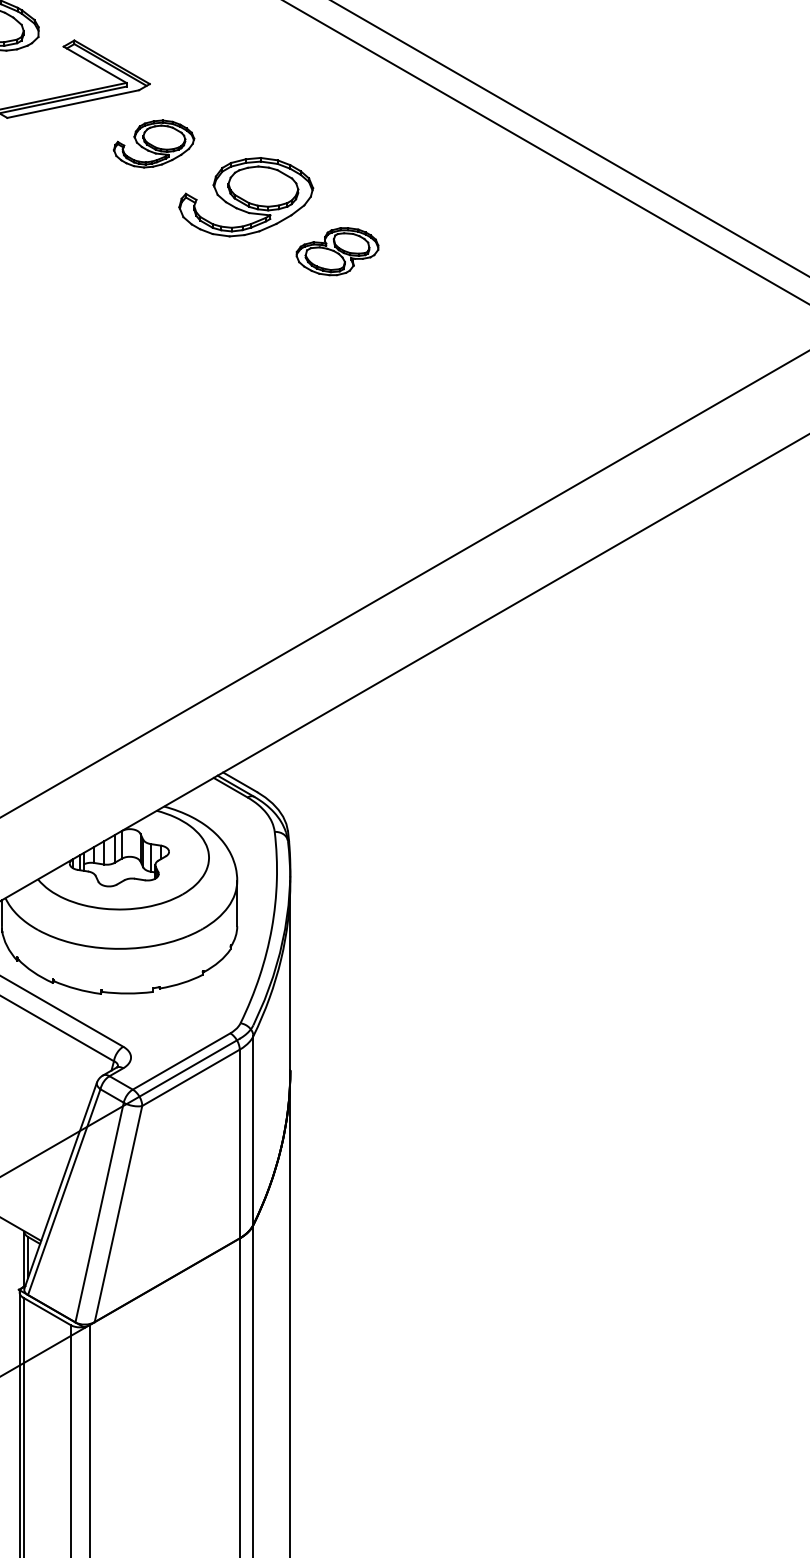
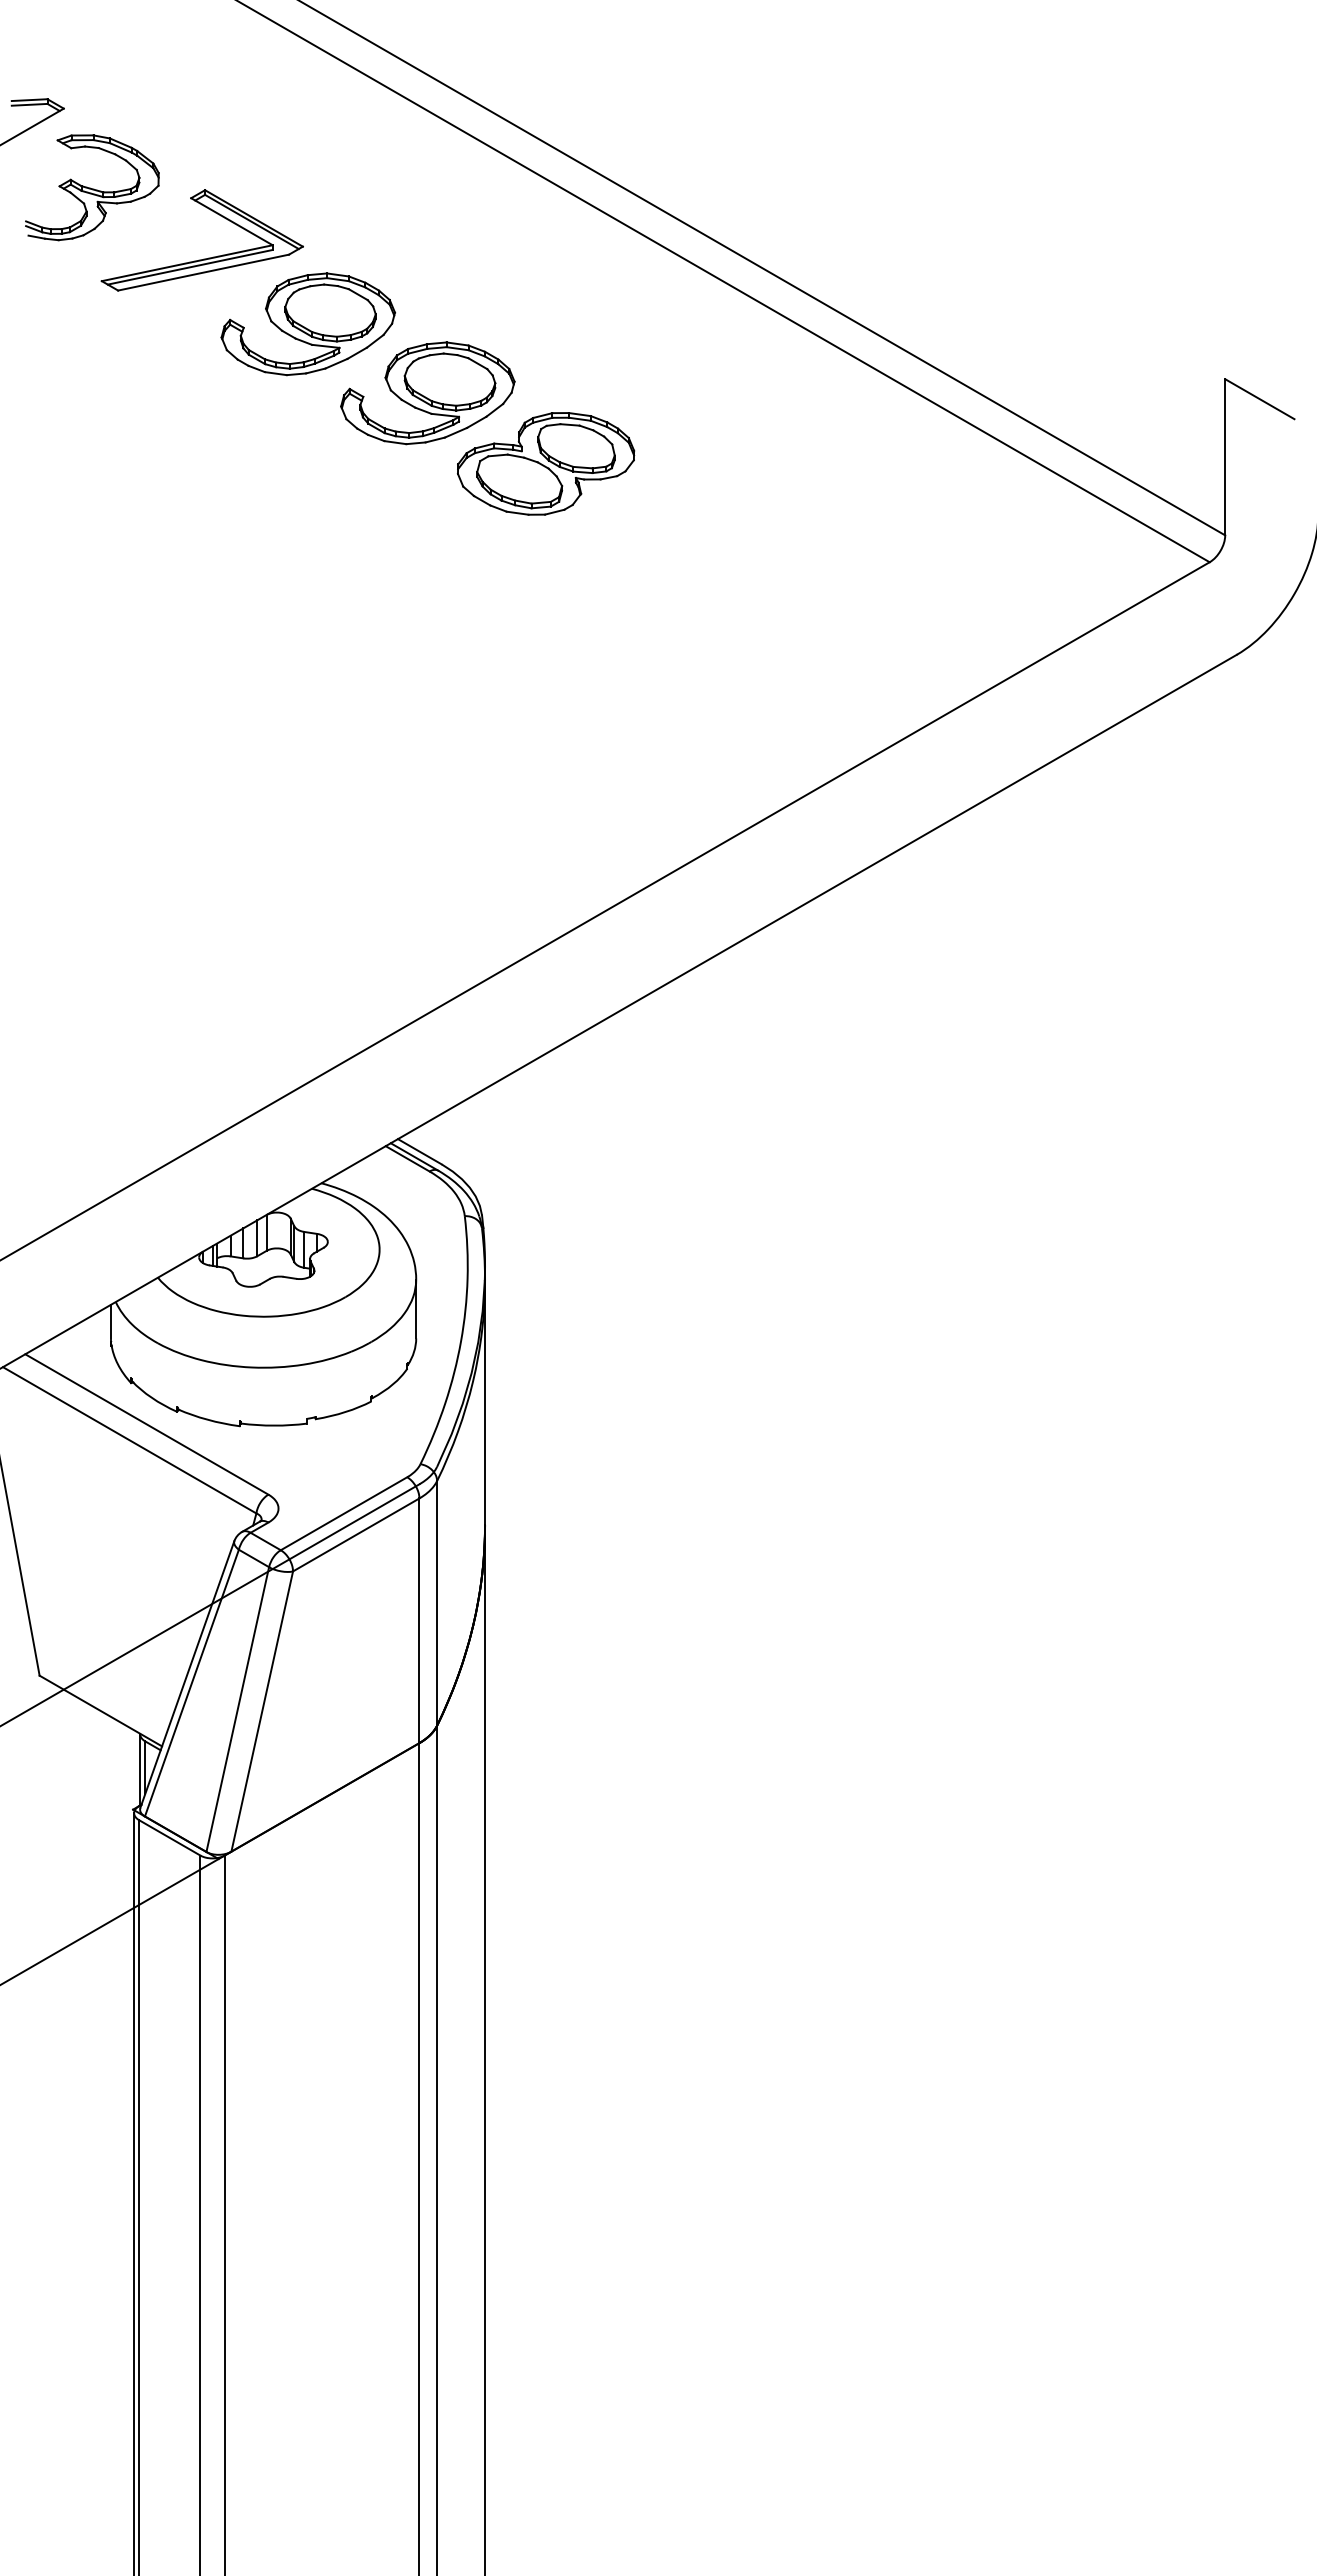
part: (154, 144) -> (308, 324), size x1.67
part: (337, 251) -> (546, 463), size x1.67

